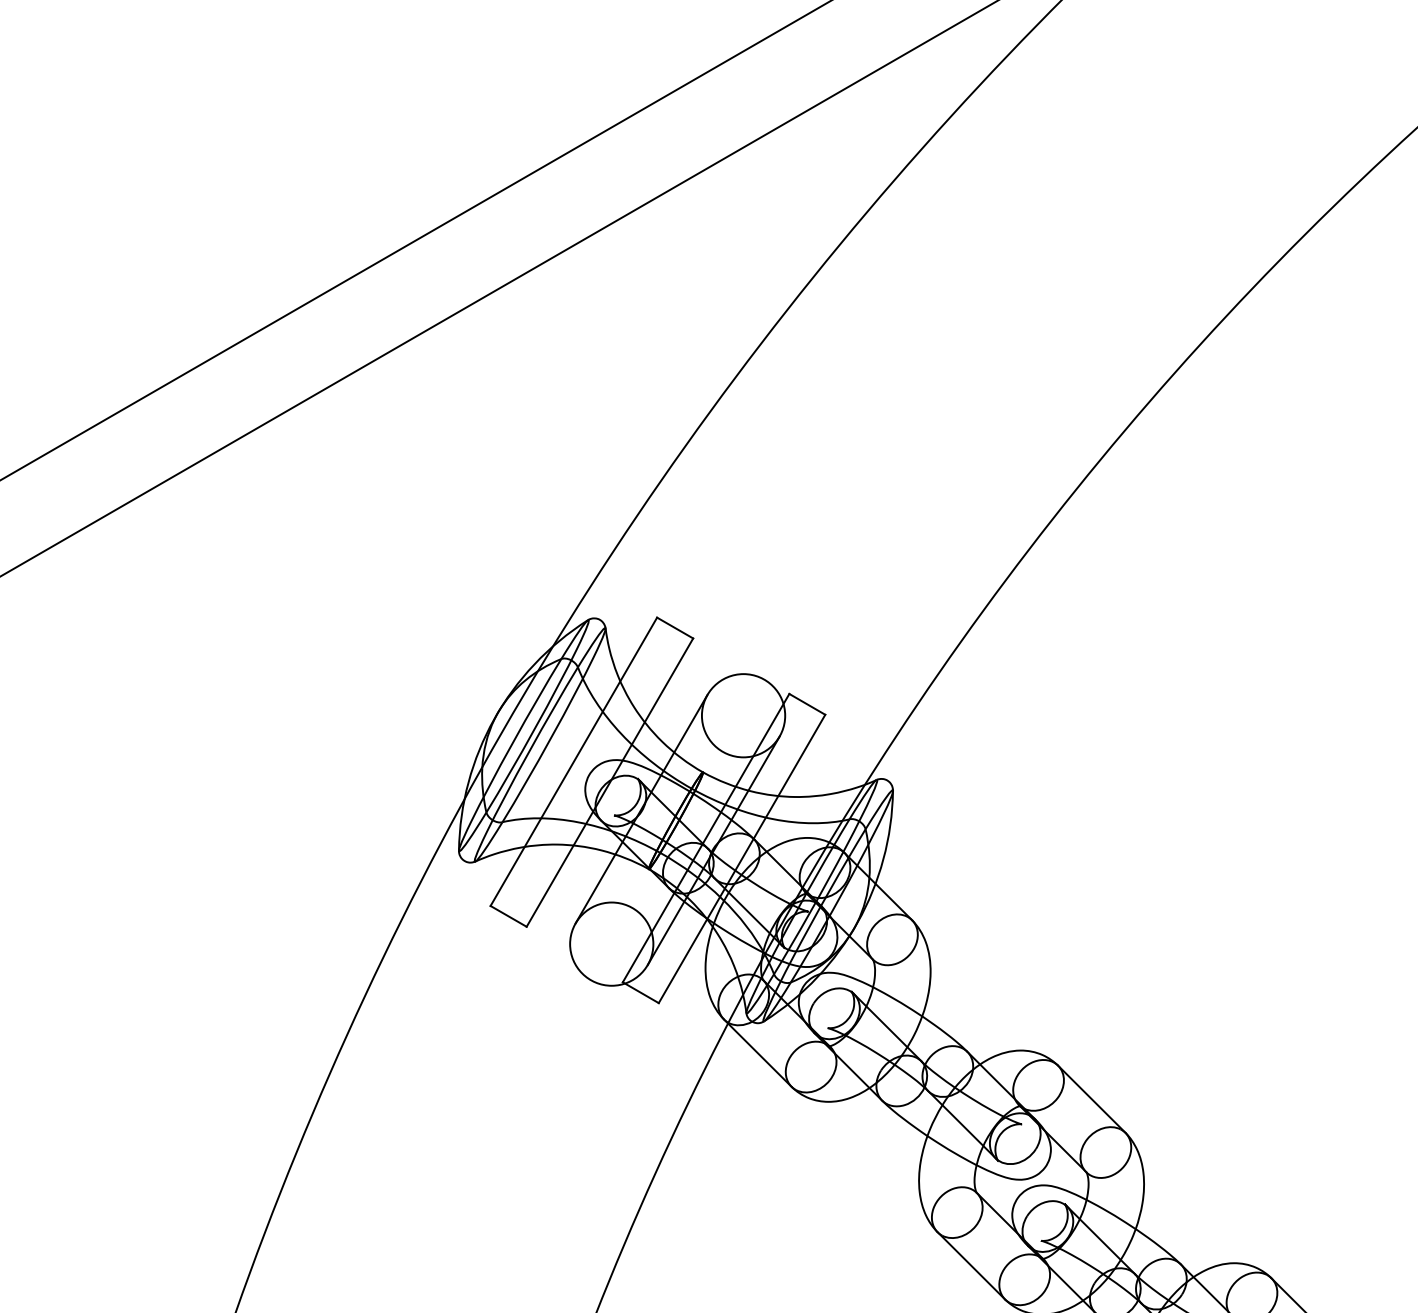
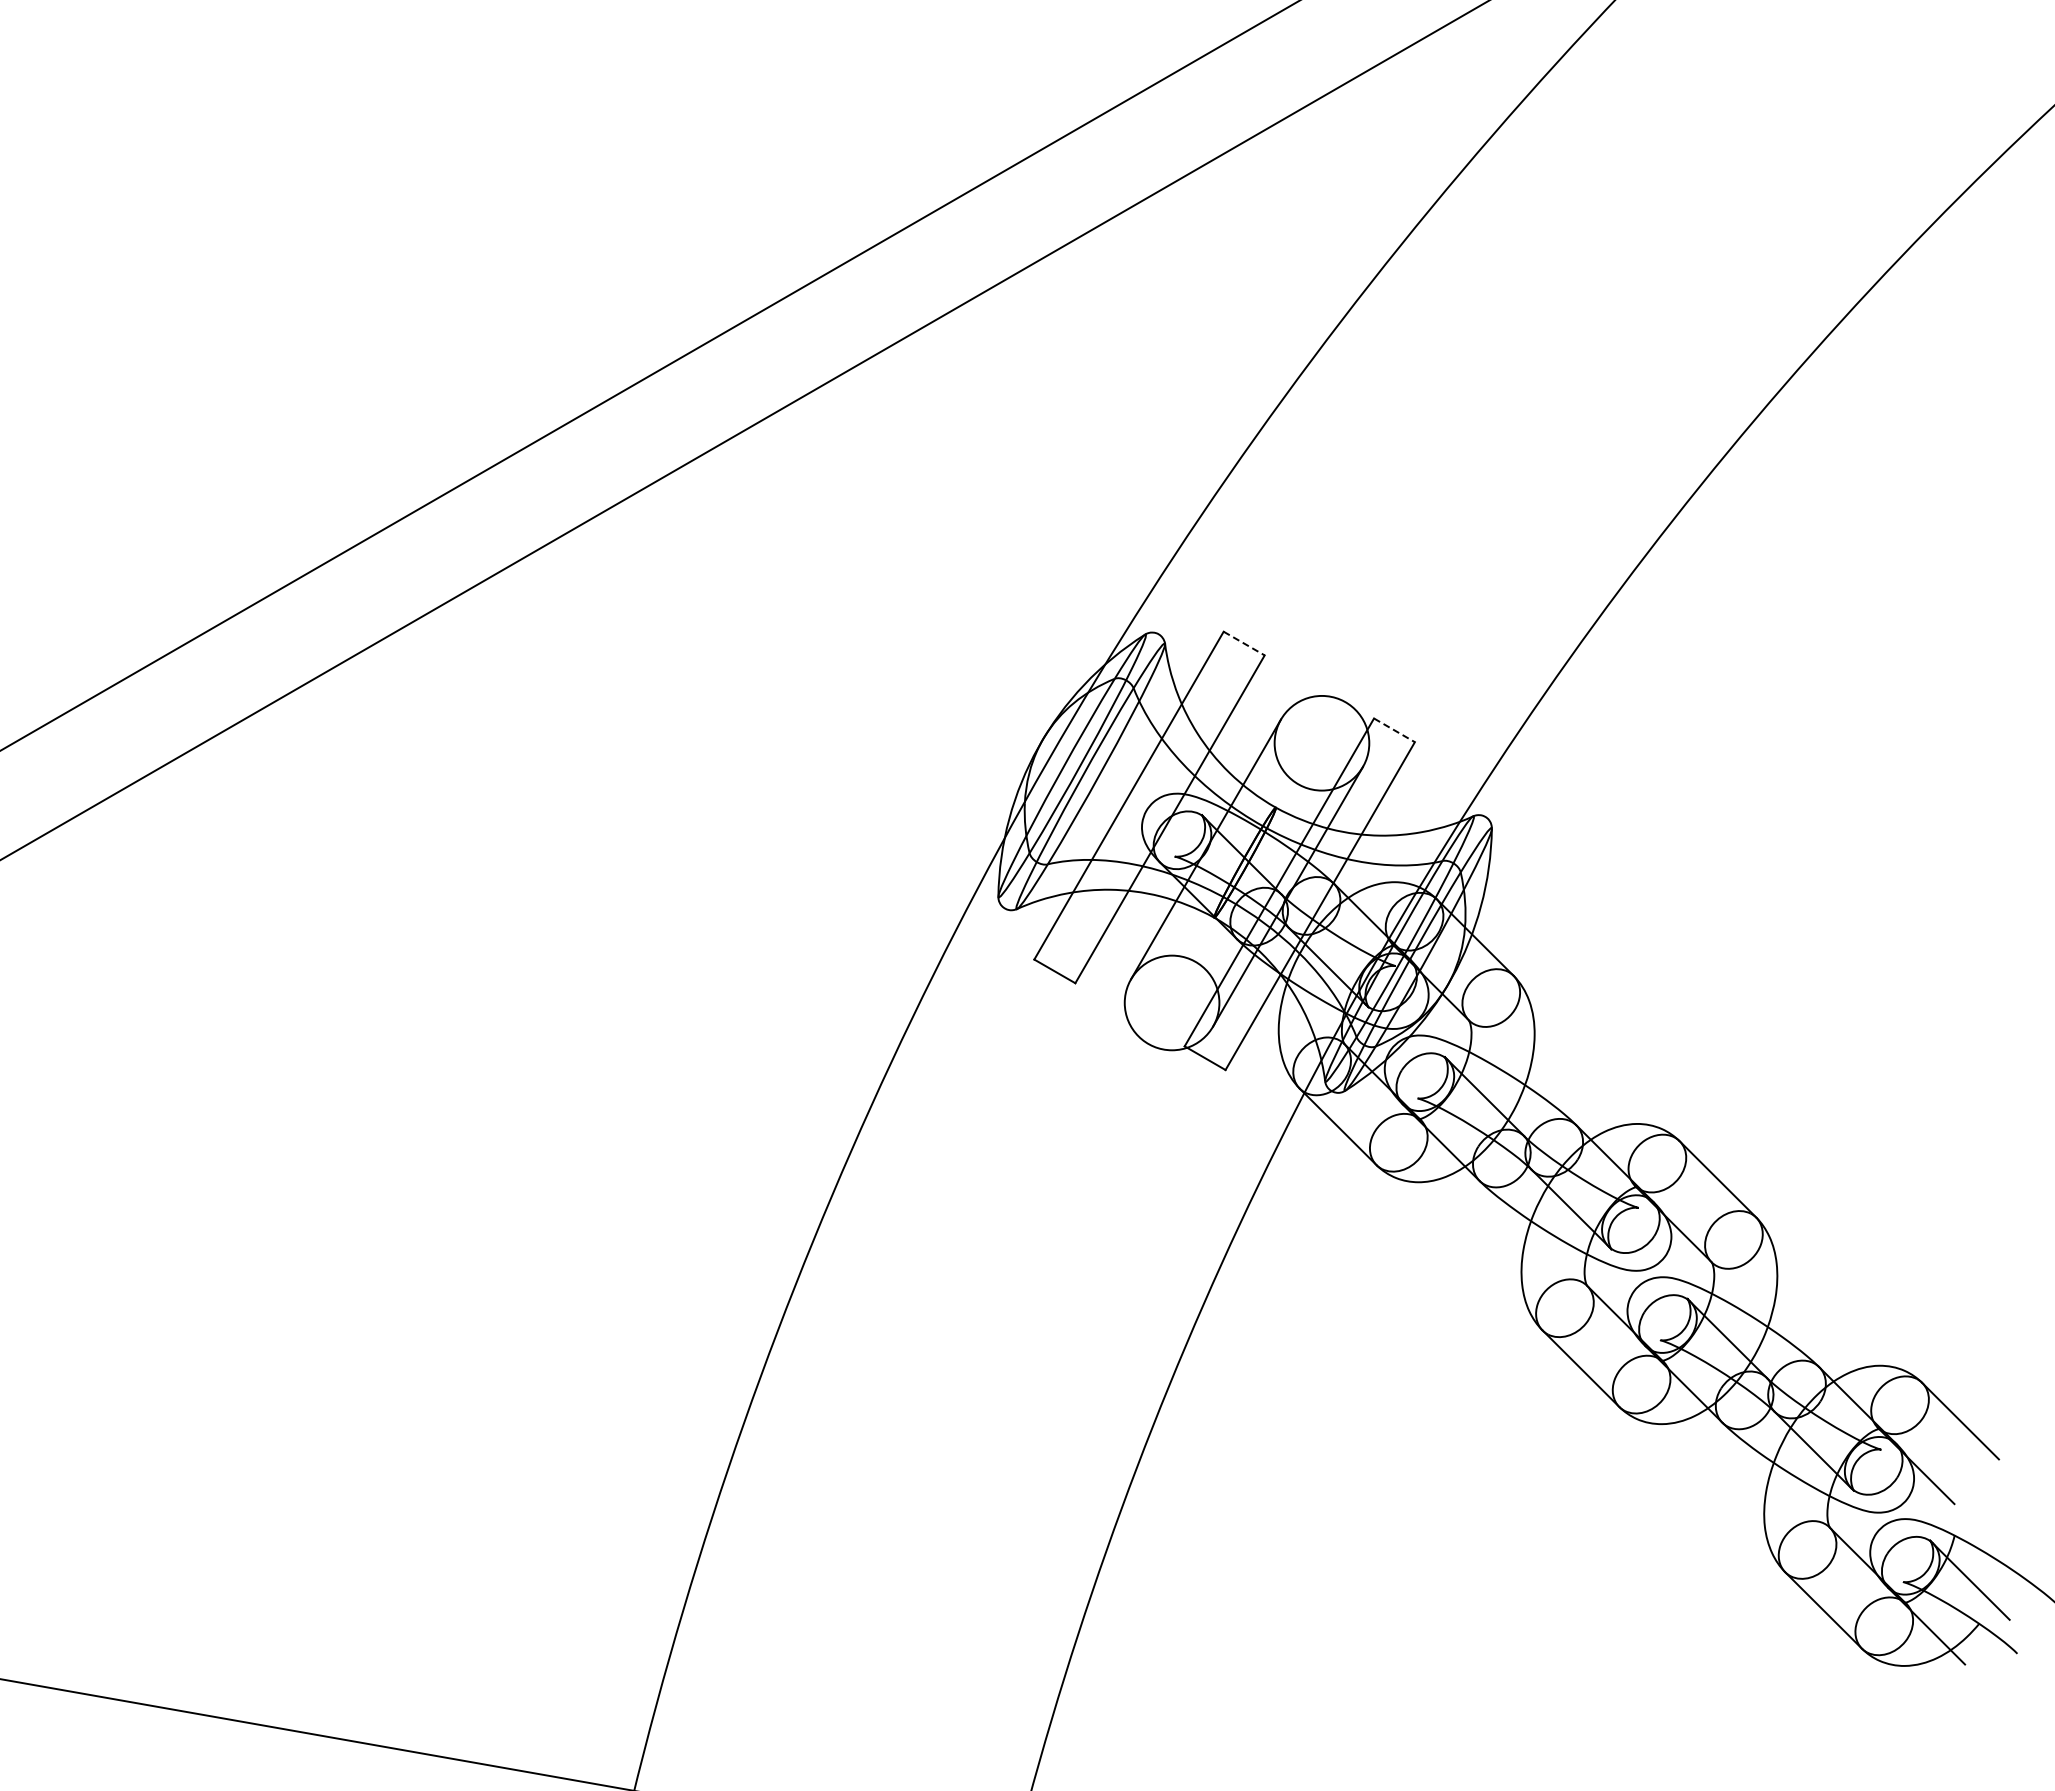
line: (675, 627) -> (1244, 643), solid -> dashed
line: (807, 704) -> (1394, 730), solid -> dashed

